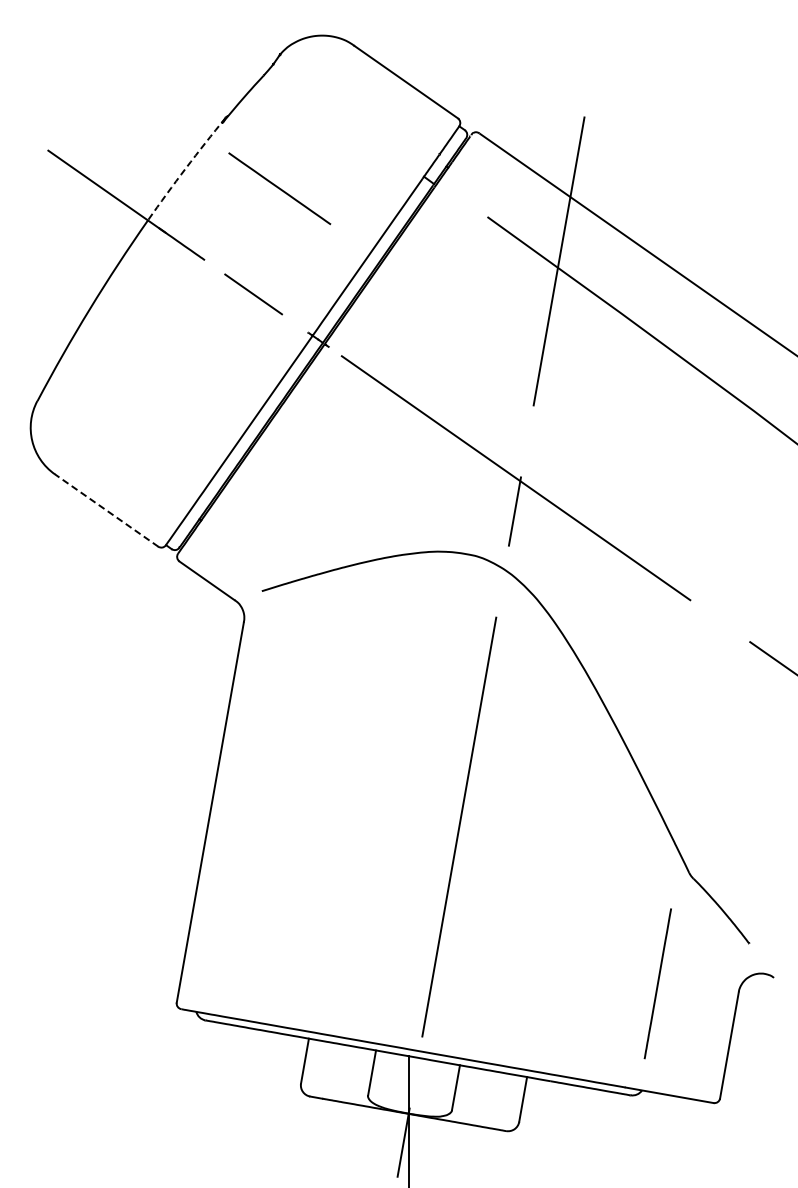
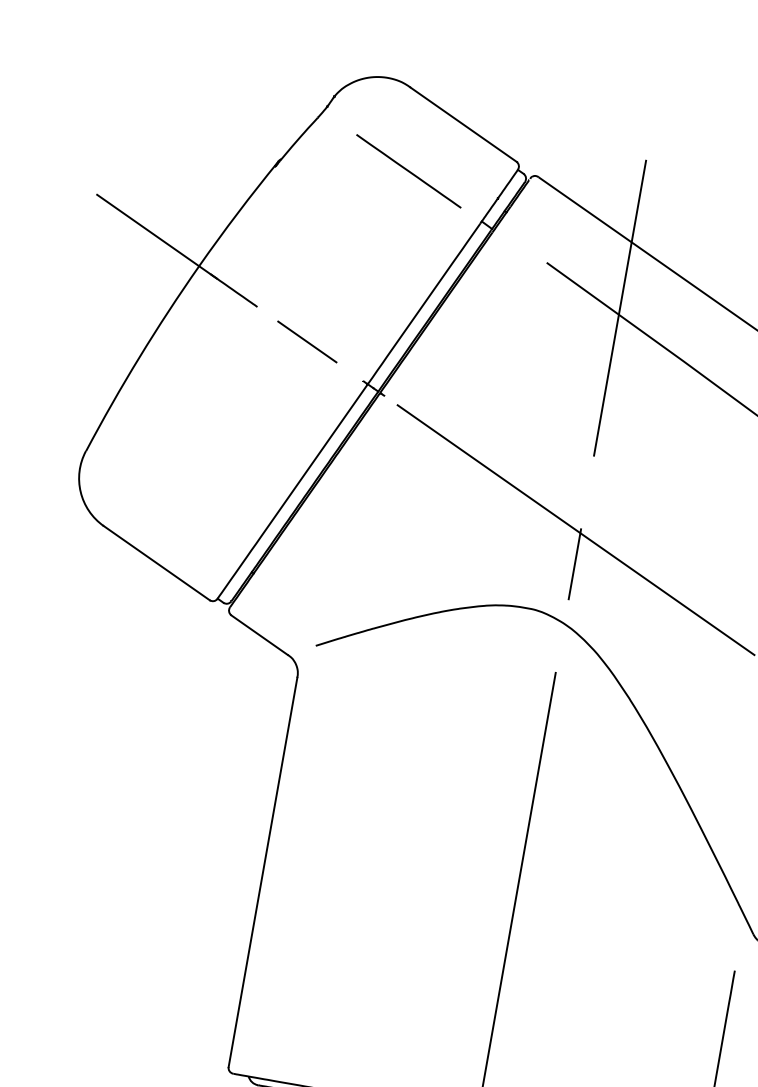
arc: (185, 168) -> (237, 213), dashed -> solid
line: (279, 188) -> (408, 171), moved
line: (106, 510) -> (156, 563), dashed -> solid

